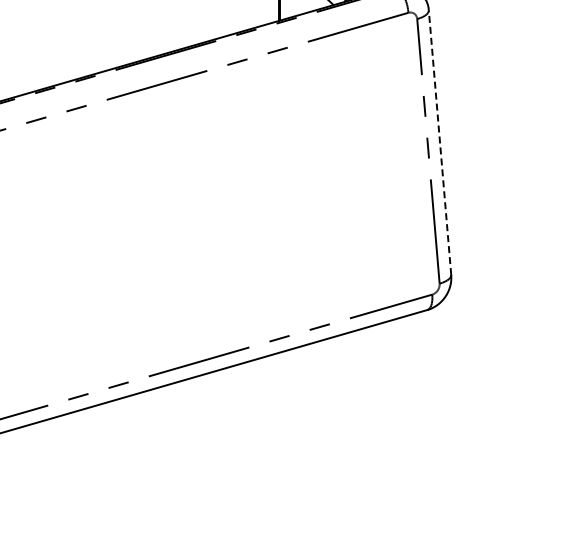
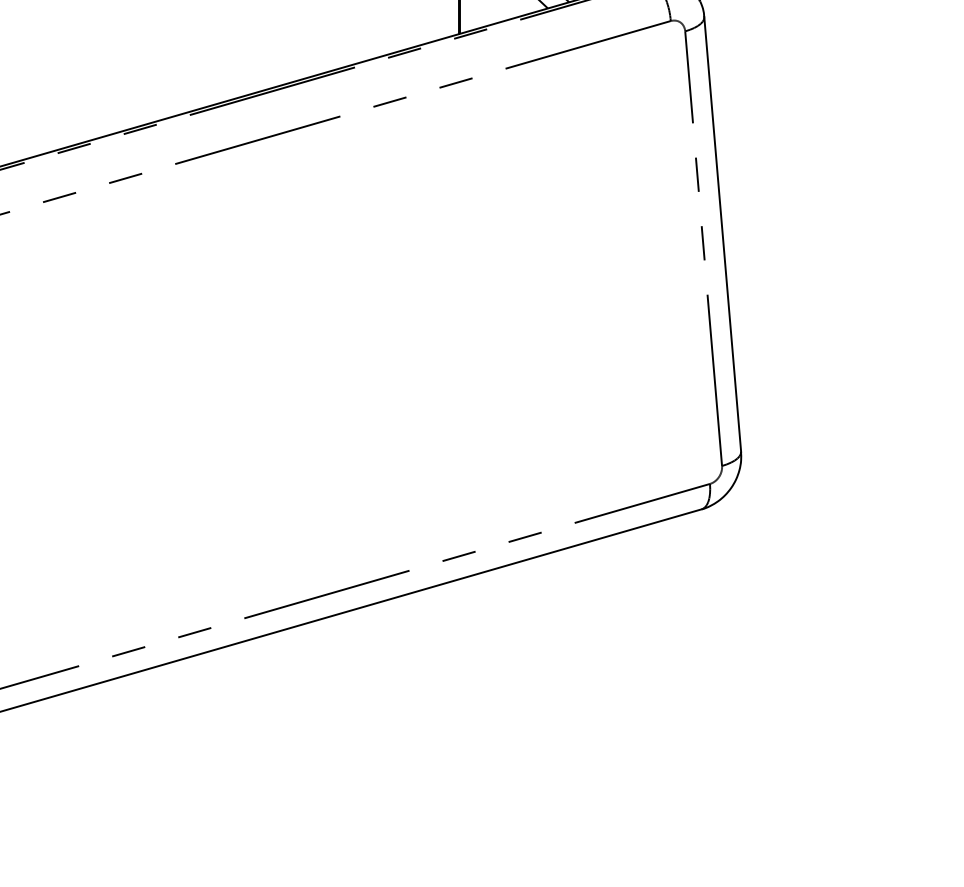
line: (440, 142) -> (723, 234), dashed -> solid

